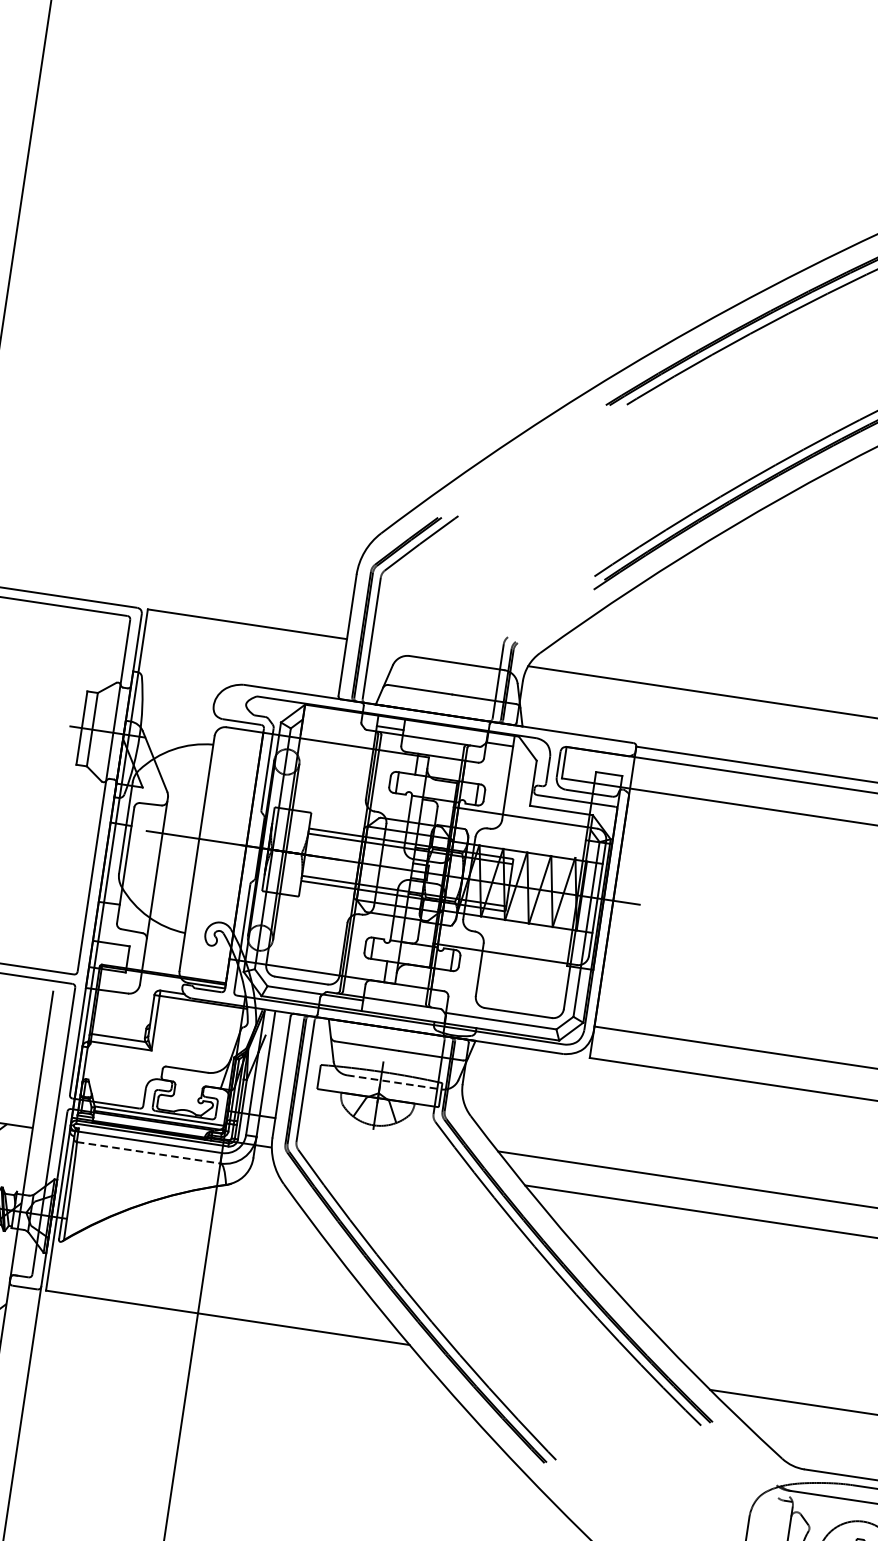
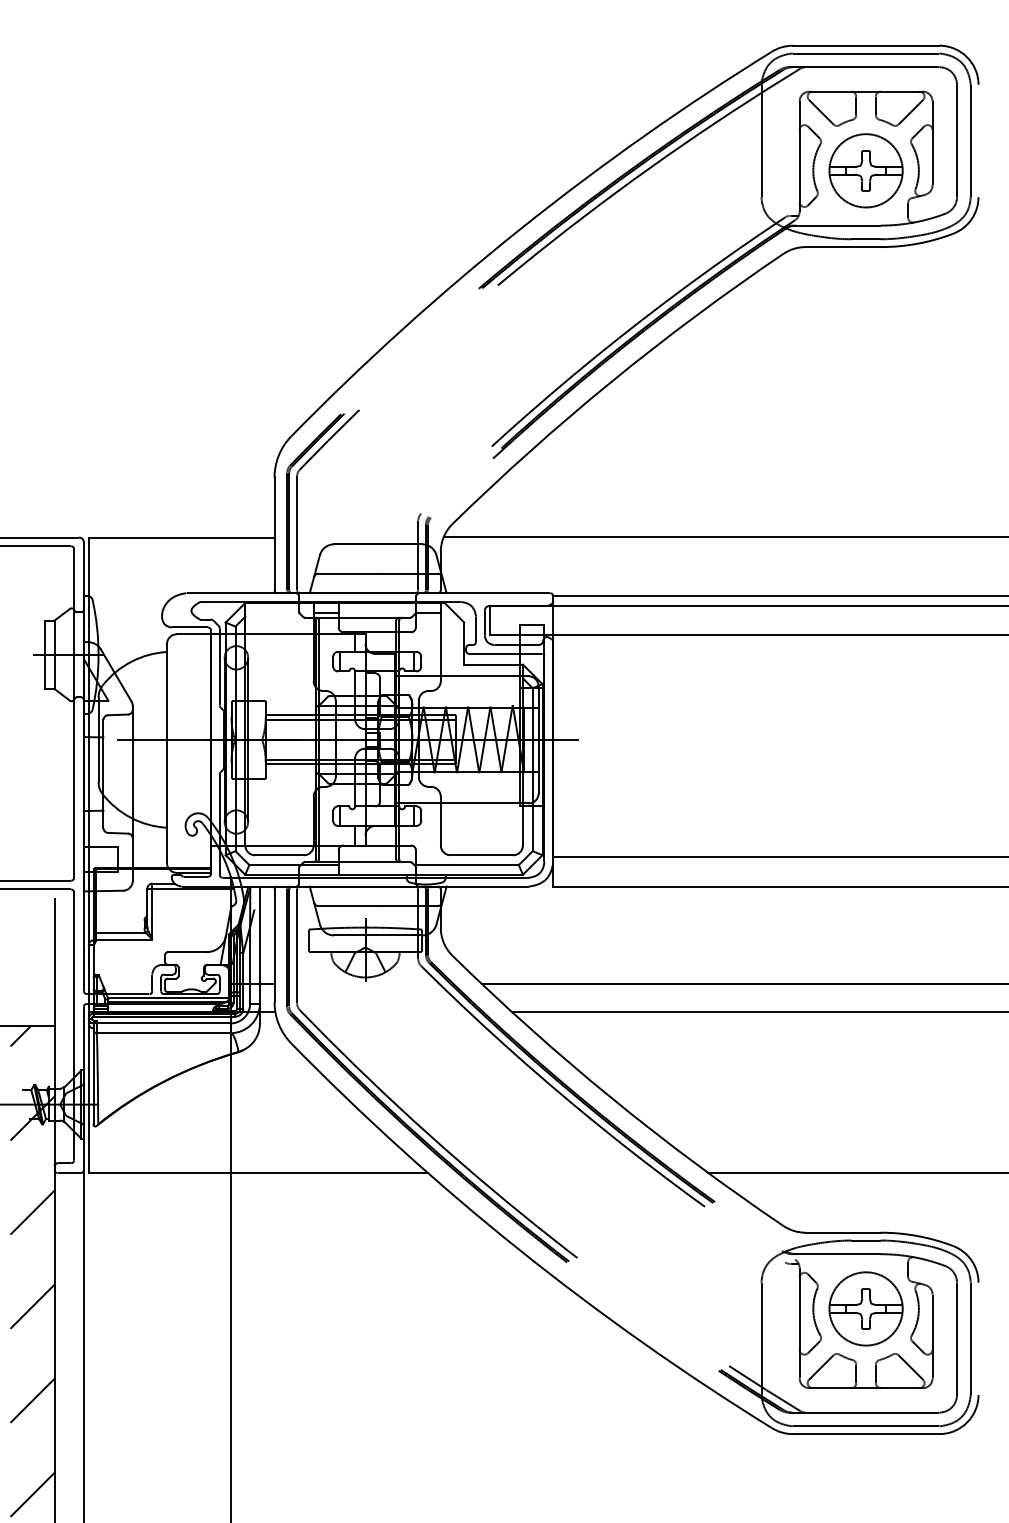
line: (394, 1082) -> (378, 935), dashed -> solid
line: (148, 1153) -> (163, 1033), dashed -> solid

